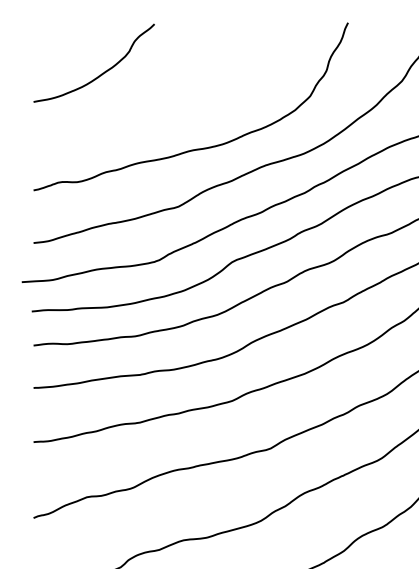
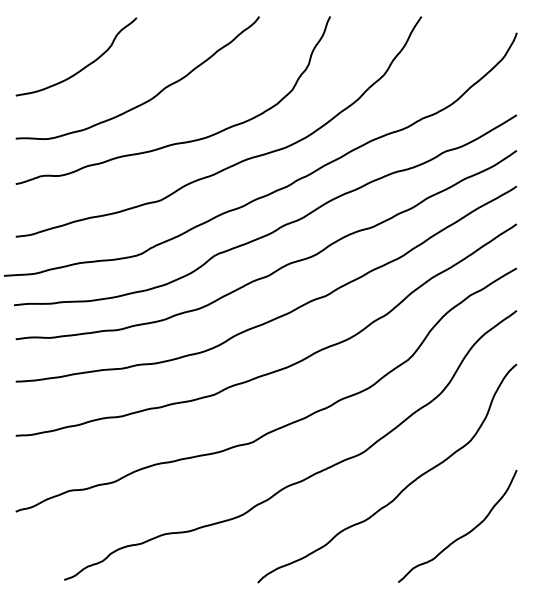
curve: (166, 105) -> (148, 99), added

